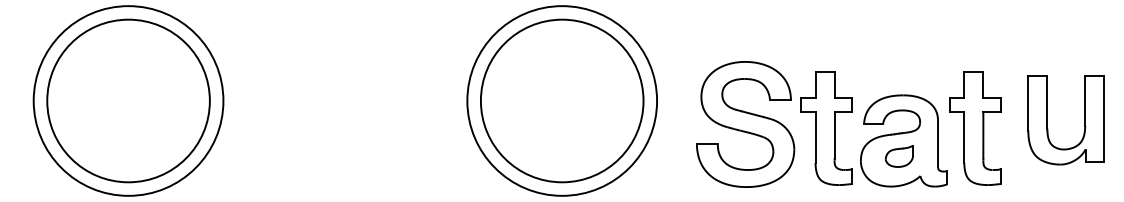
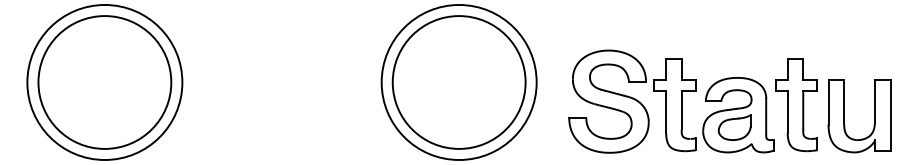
part: (1047, 120) -> (844, 116), moved
part: (899, 156) -> (734, 127), size x1.43

